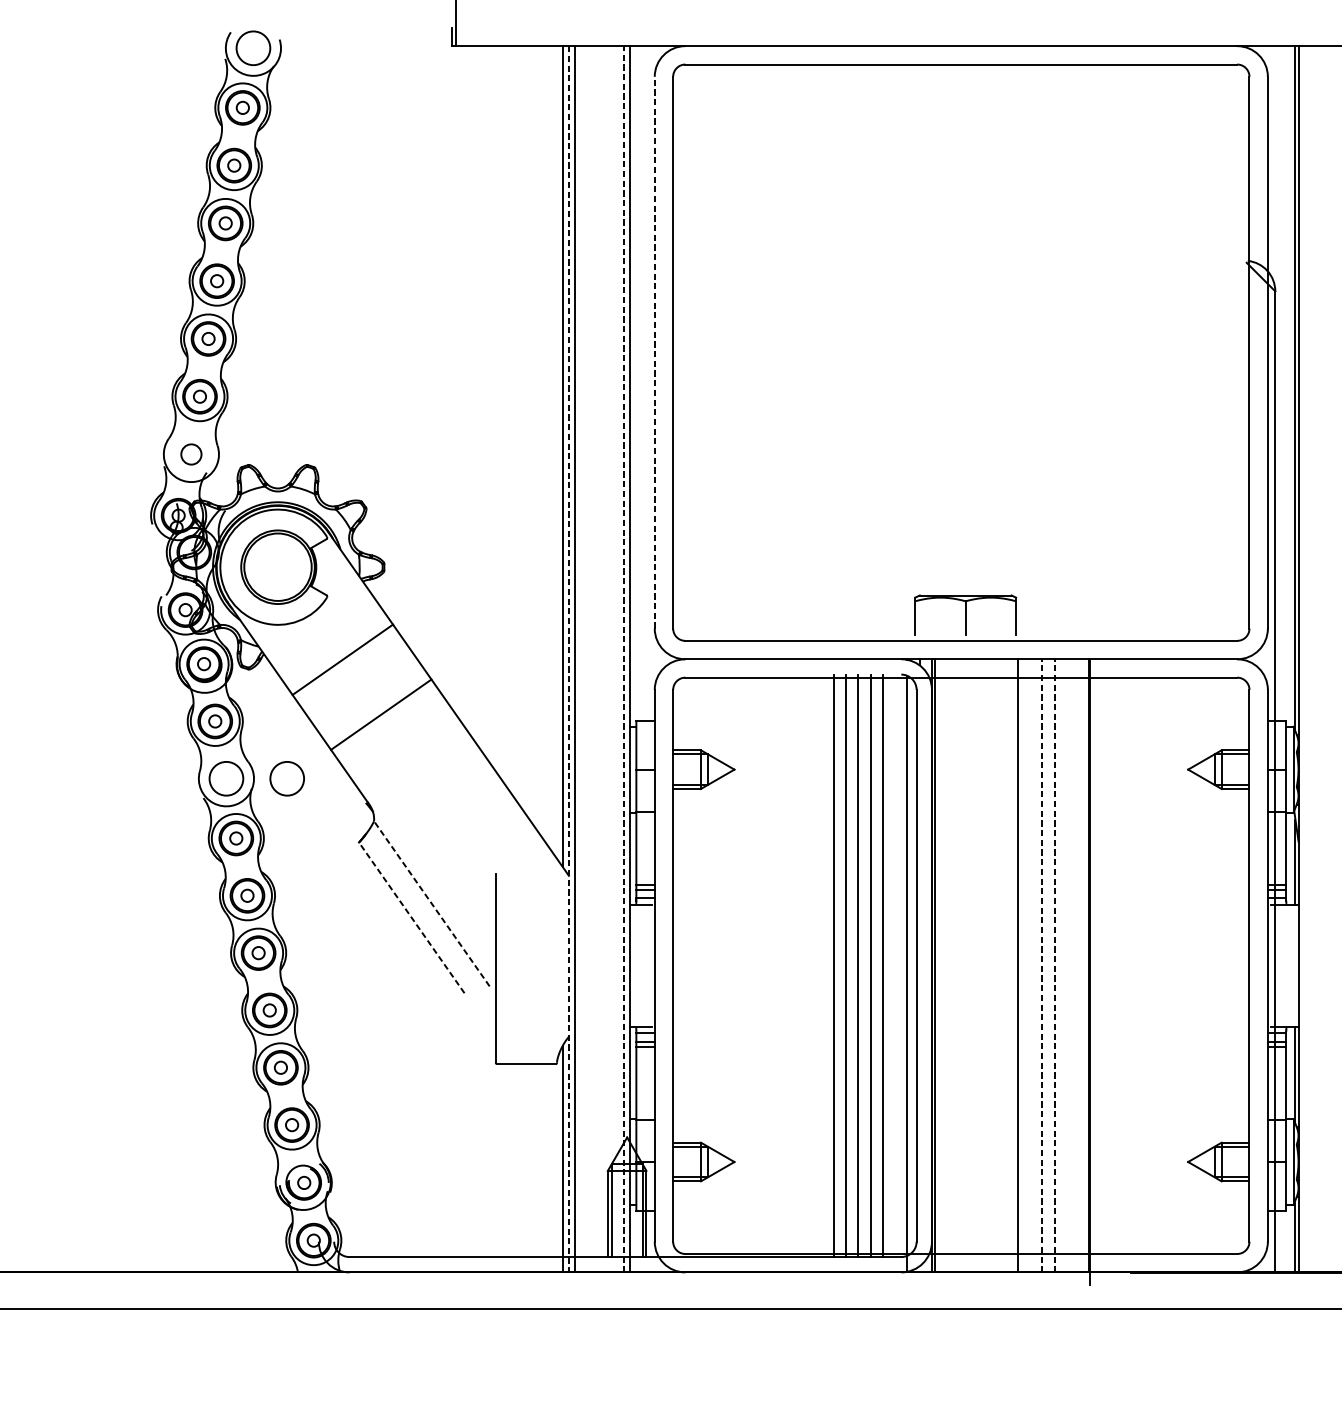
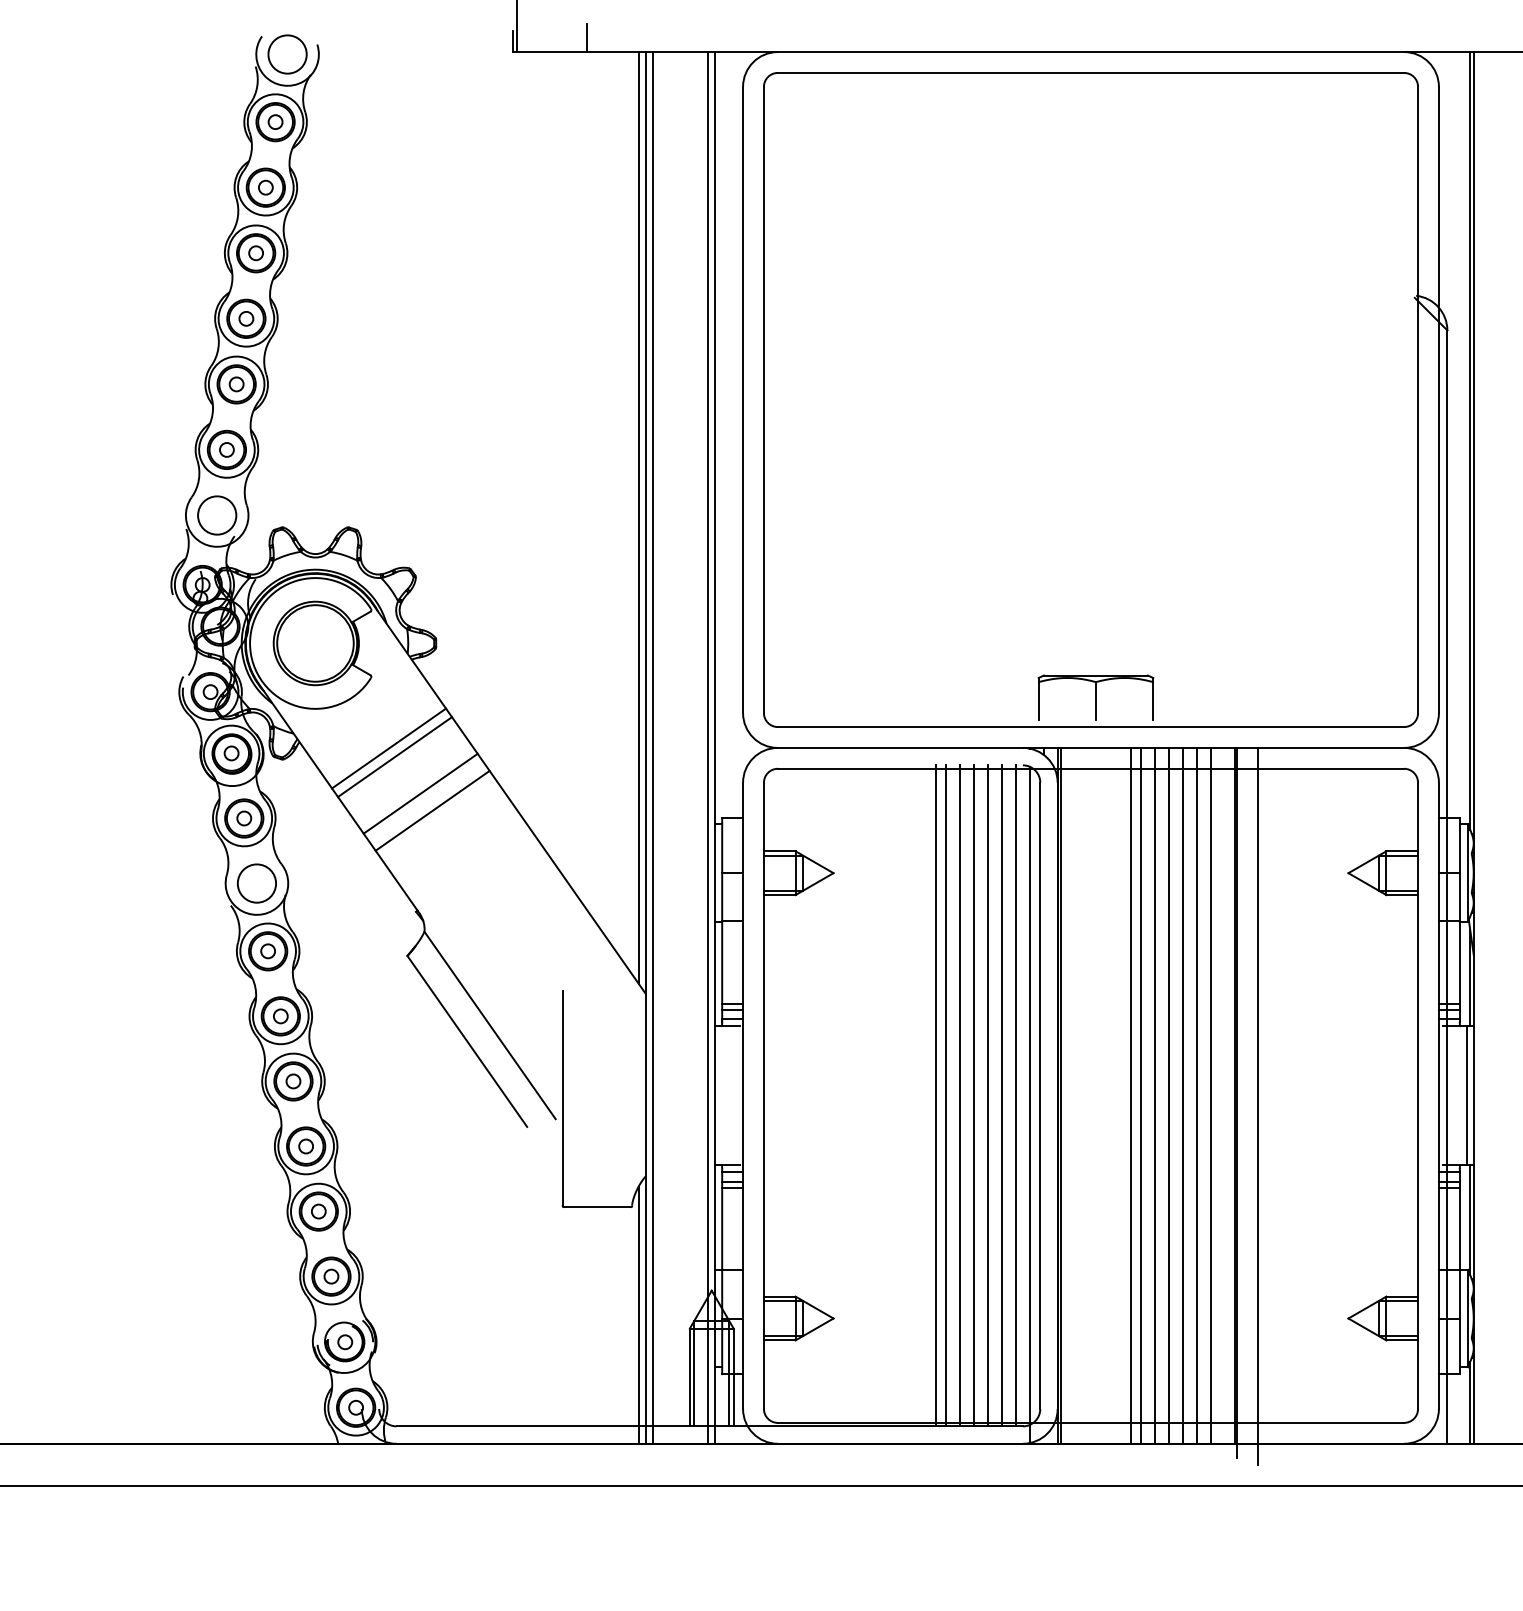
line: (516, 34) -> (586, 38), added
line: (655, 352) -> (743, 399), dashed -> solid
circle: (191, 454) -> (217, 515), size x1.67
line: (568, 658) -> (645, 747), dashed -> solid
line: (624, 658) -> (708, 747), dashed -> solid
line: (348, 666) -> (395, 756), added
line: (370, 699) -> (420, 793), added
circle: (286, 778) -> (325, 883), removed
line: (431, 903) -> (489, 1025), dashed -> solid
line: (411, 917) -> (467, 1041), dashed -> solid
line: (824, 965) -> (935, 1095), added
line: (894, 965) -> (1015, 1095), added
line: (996, 965) -> (1130, 1095), added
line: (1005, 965) -> (1141, 1095), added
line: (1030, 965) -> (1169, 1095), added
line: (1041, 965) -> (1182, 1095), dashed -> solid
line: (1054, 965) -> (1196, 1095), dashed -> solid
line: (1066, 965) -> (1210, 1095), added
line: (1292, 965) -> (1466, 1095), added
line: (1108, 974) -> (1258, 1105), added

